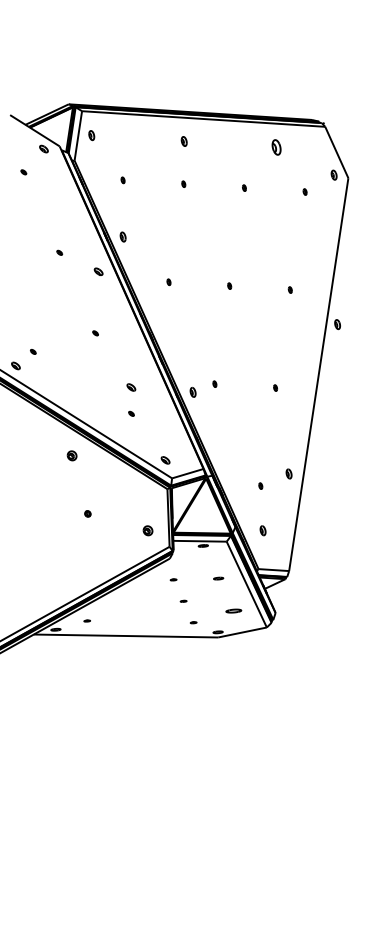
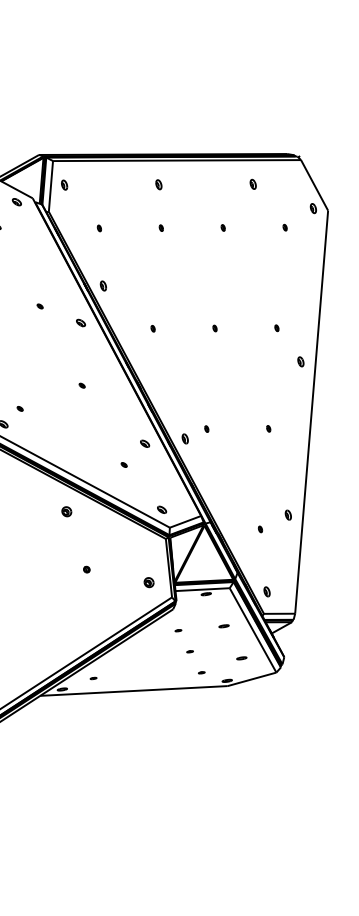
part: (276, 147) -> (252, 184), size x0.62
part: (337, 324) -> (300, 361), moved
part: (131, 387) -> (145, 443), moved
part: (262, 530) -> (266, 591), moved
part: (233, 611) -> (241, 658), size x0.62

